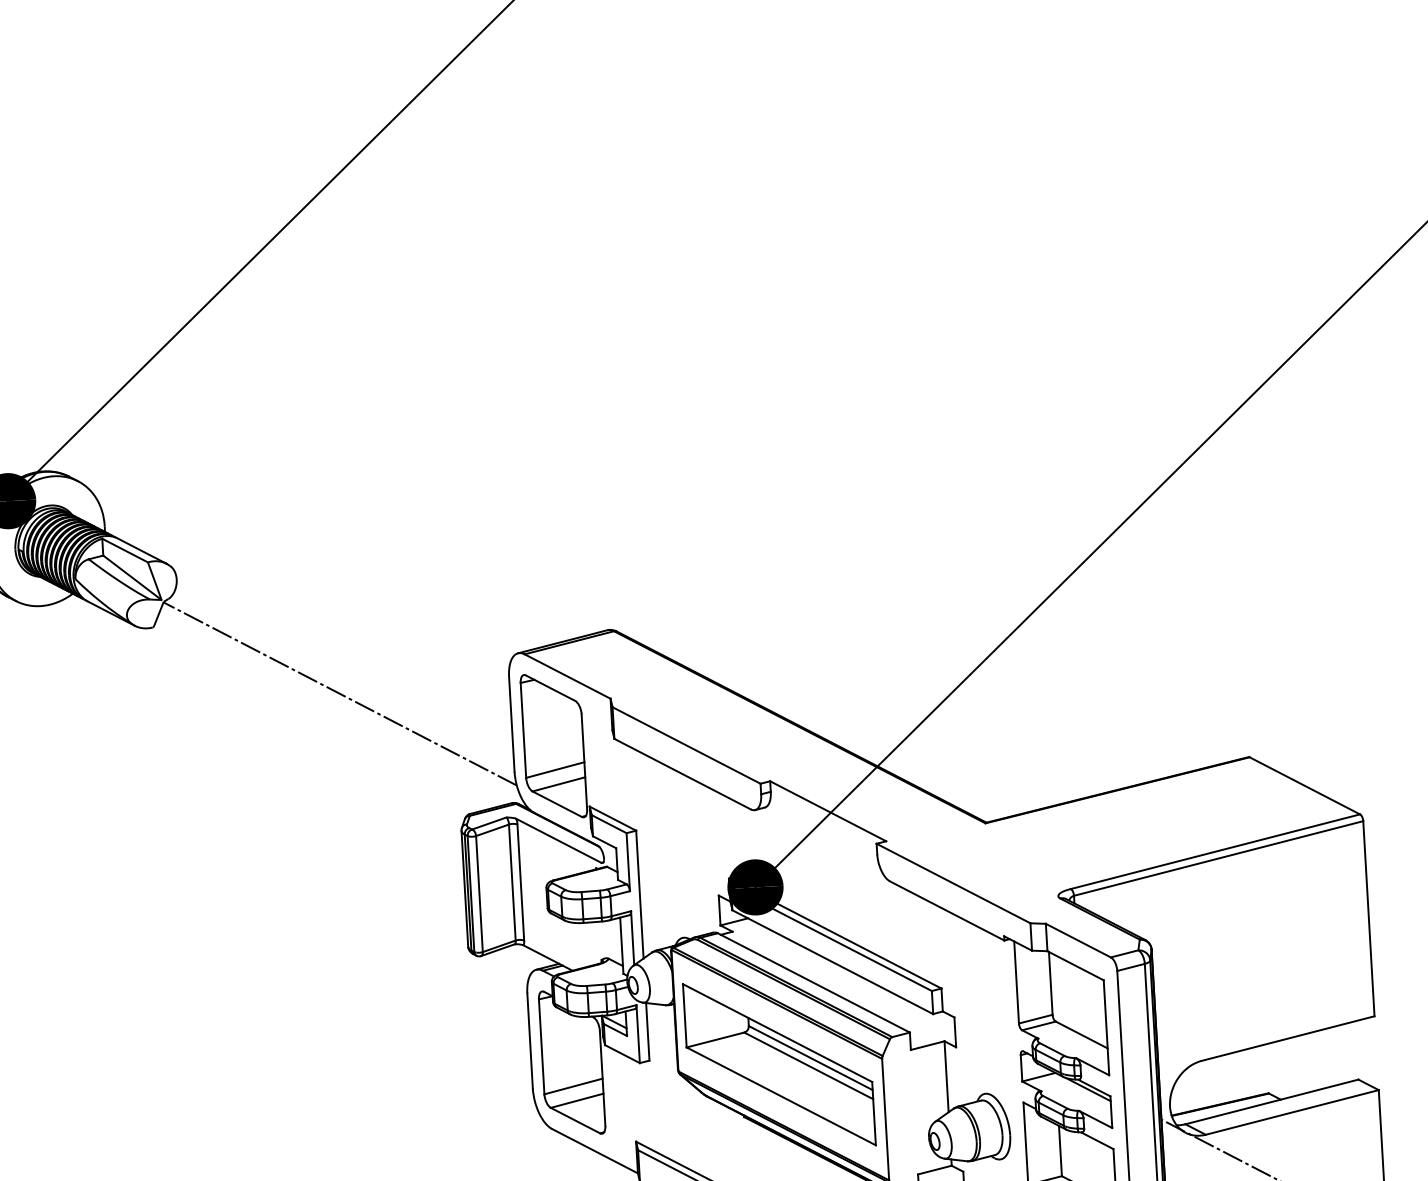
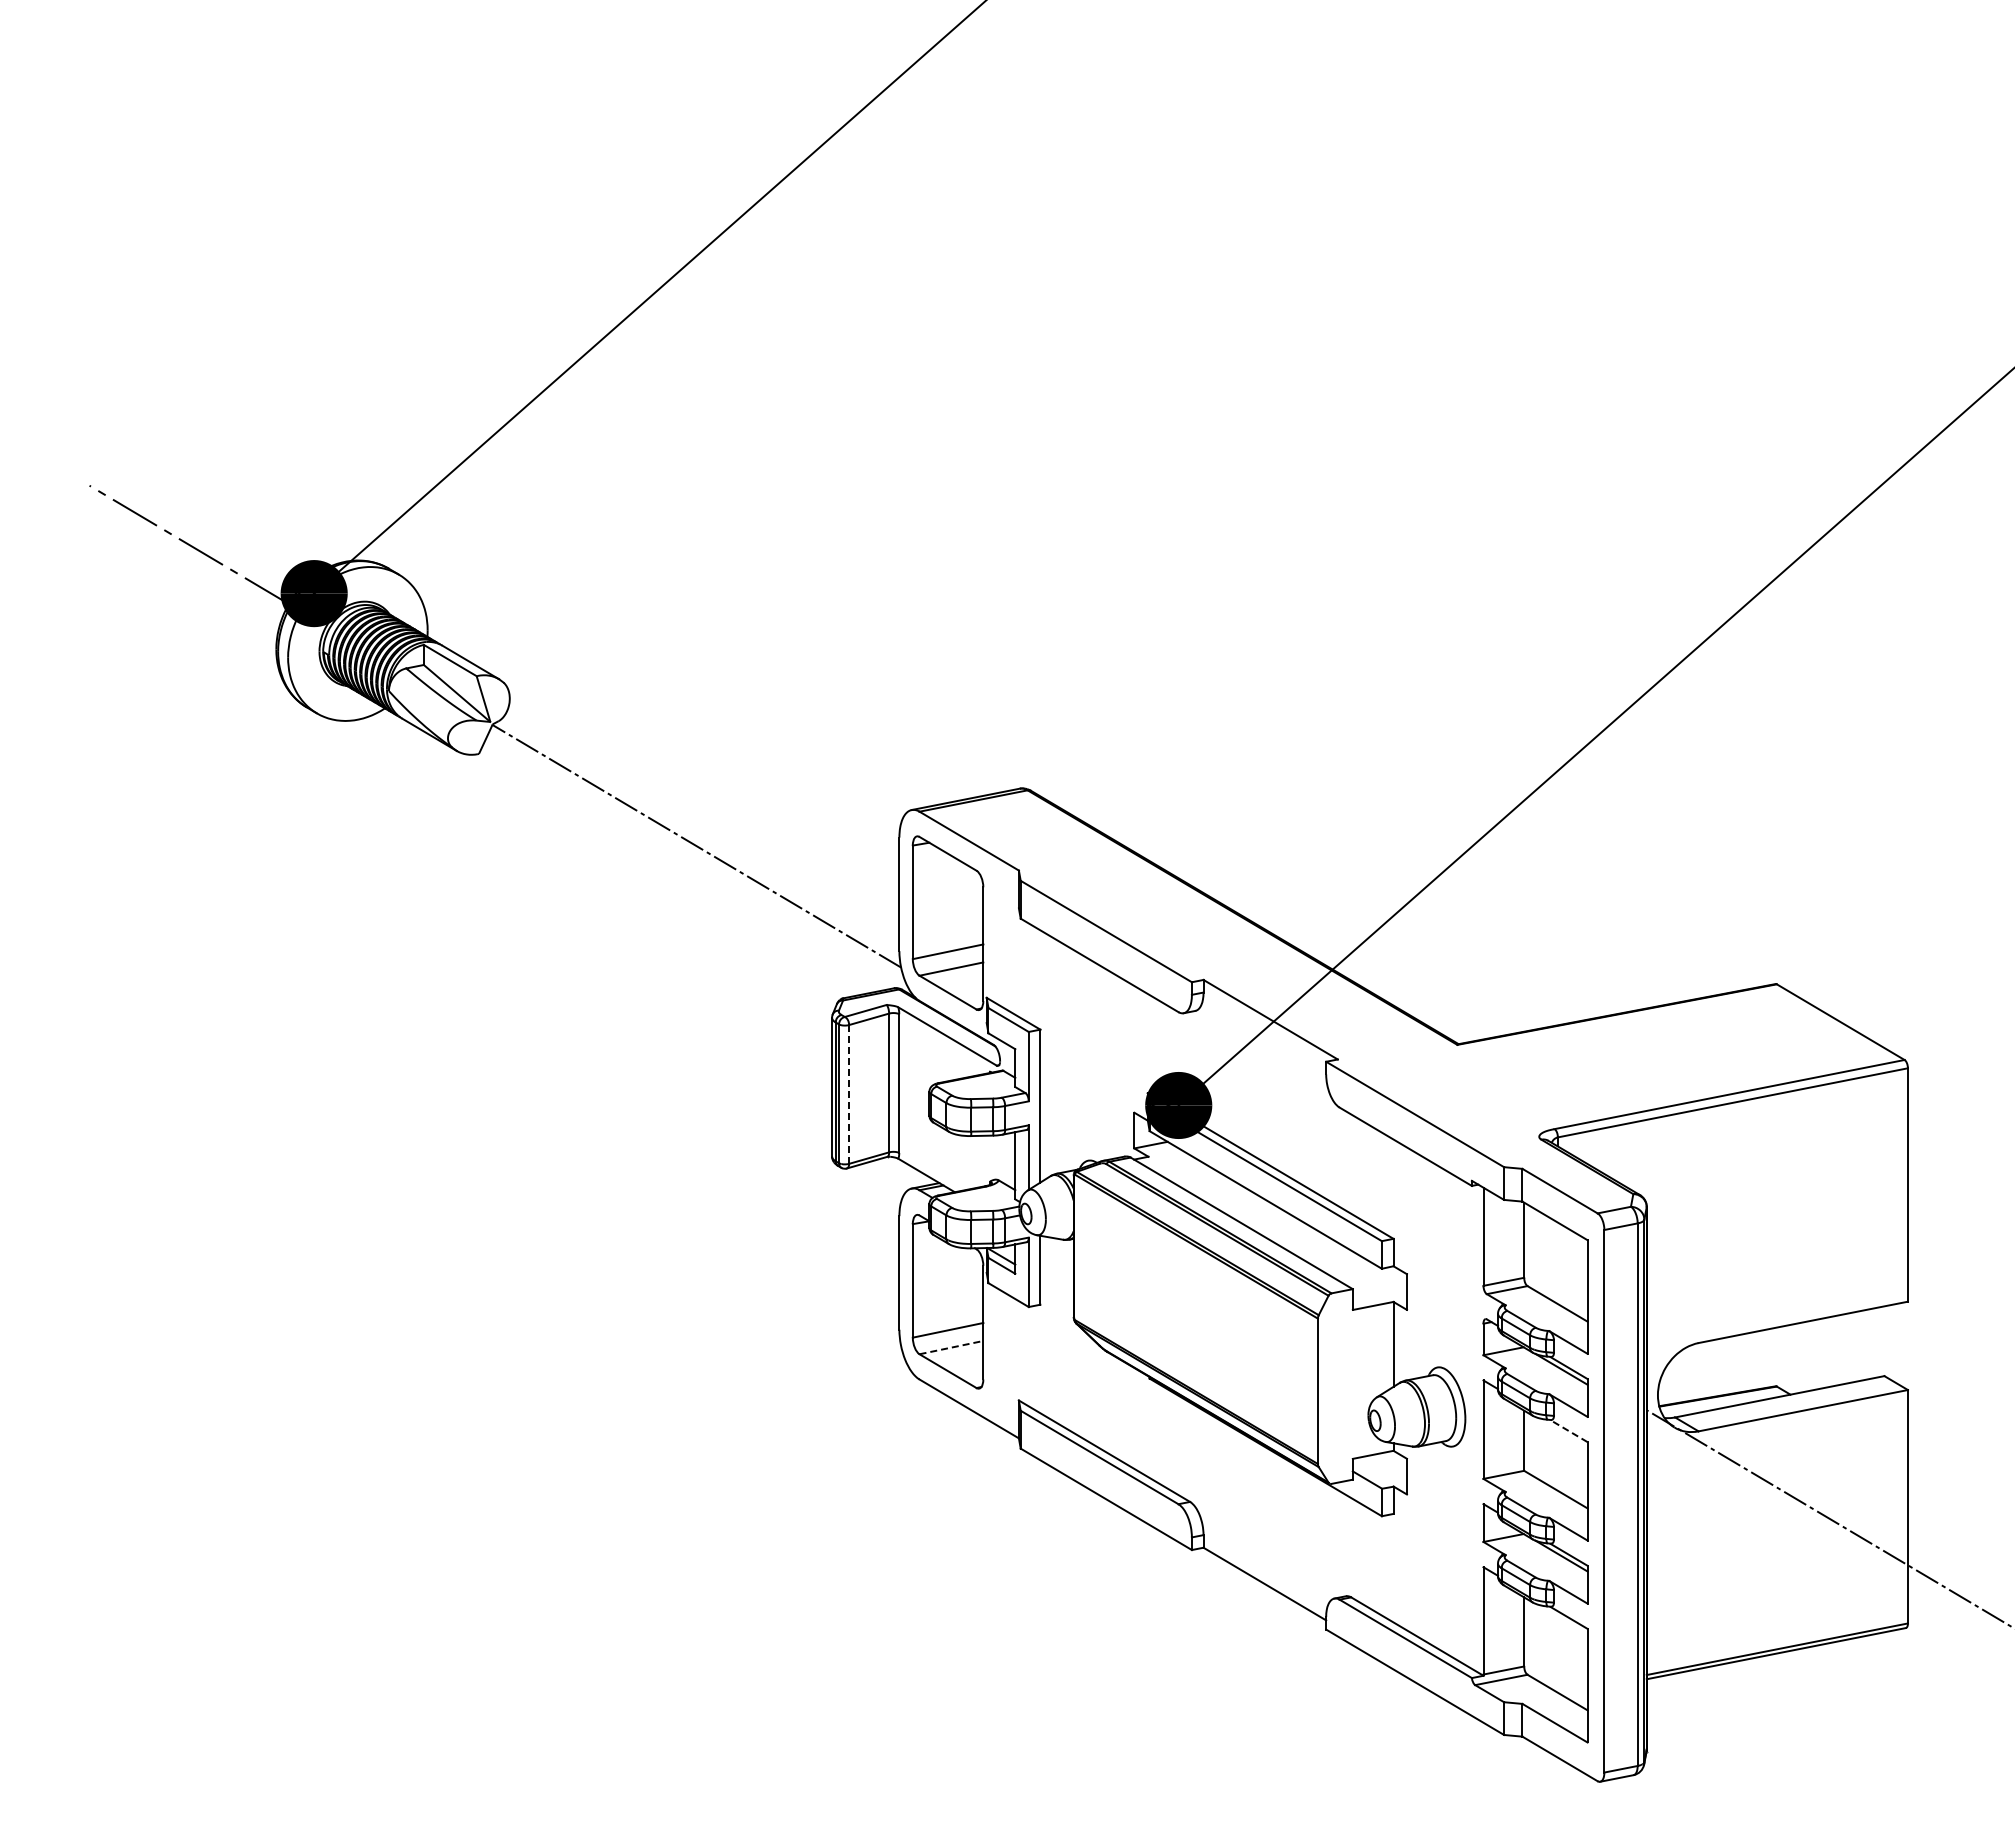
line: (479, 893) -> (849, 1093), solid -> dashed
part: (778, 1064) -> (1194, 1318), removed
line: (577, 1100) -> (951, 1347), solid -> dashed
line: (1096, 1140) -> (1568, 1430), solid -> dashed

